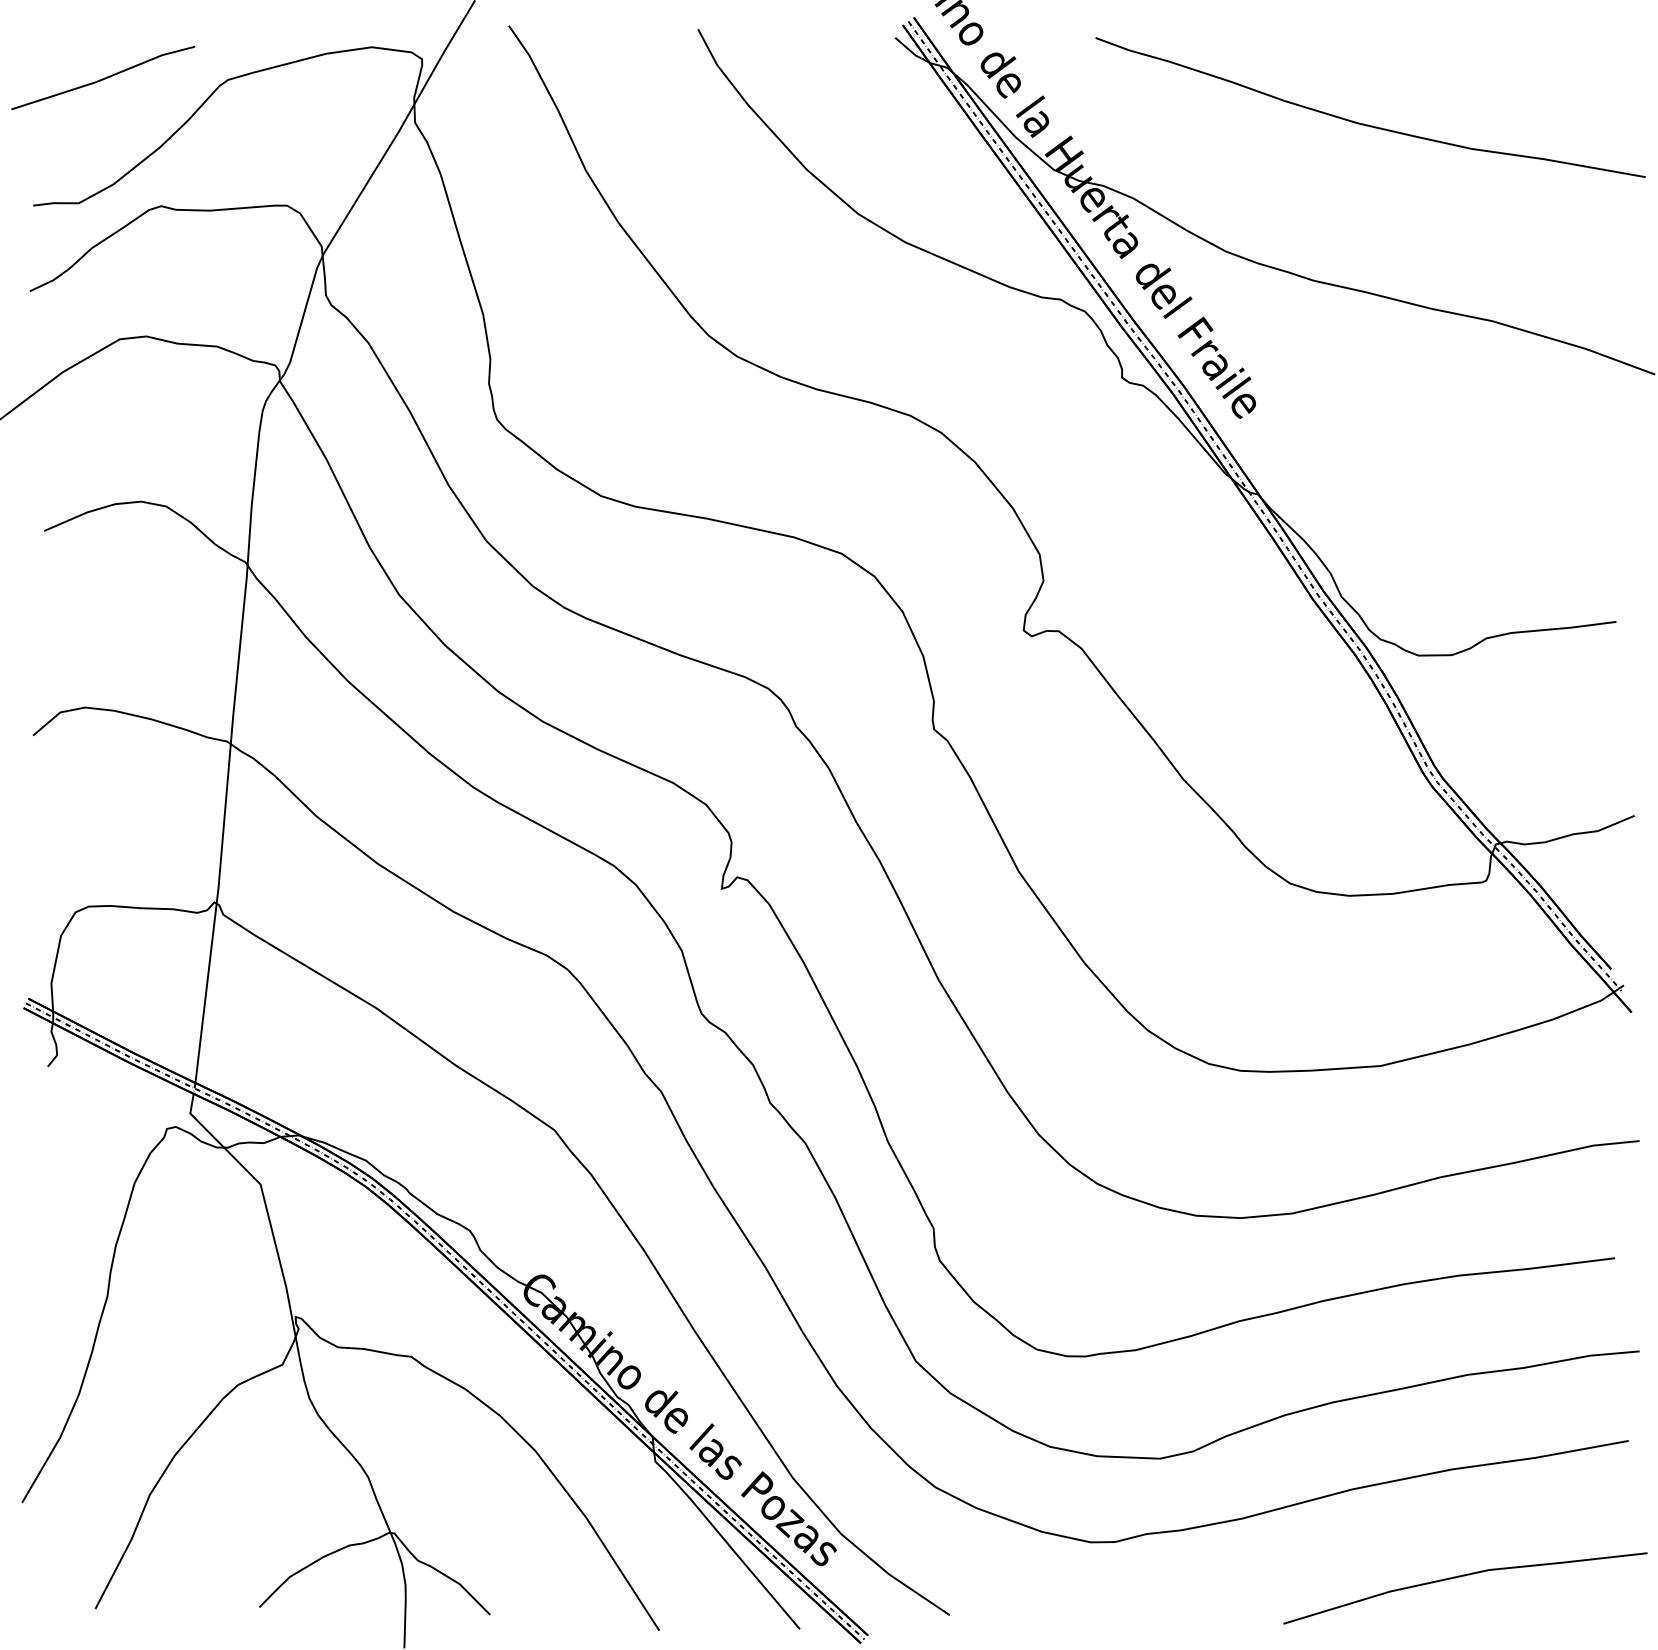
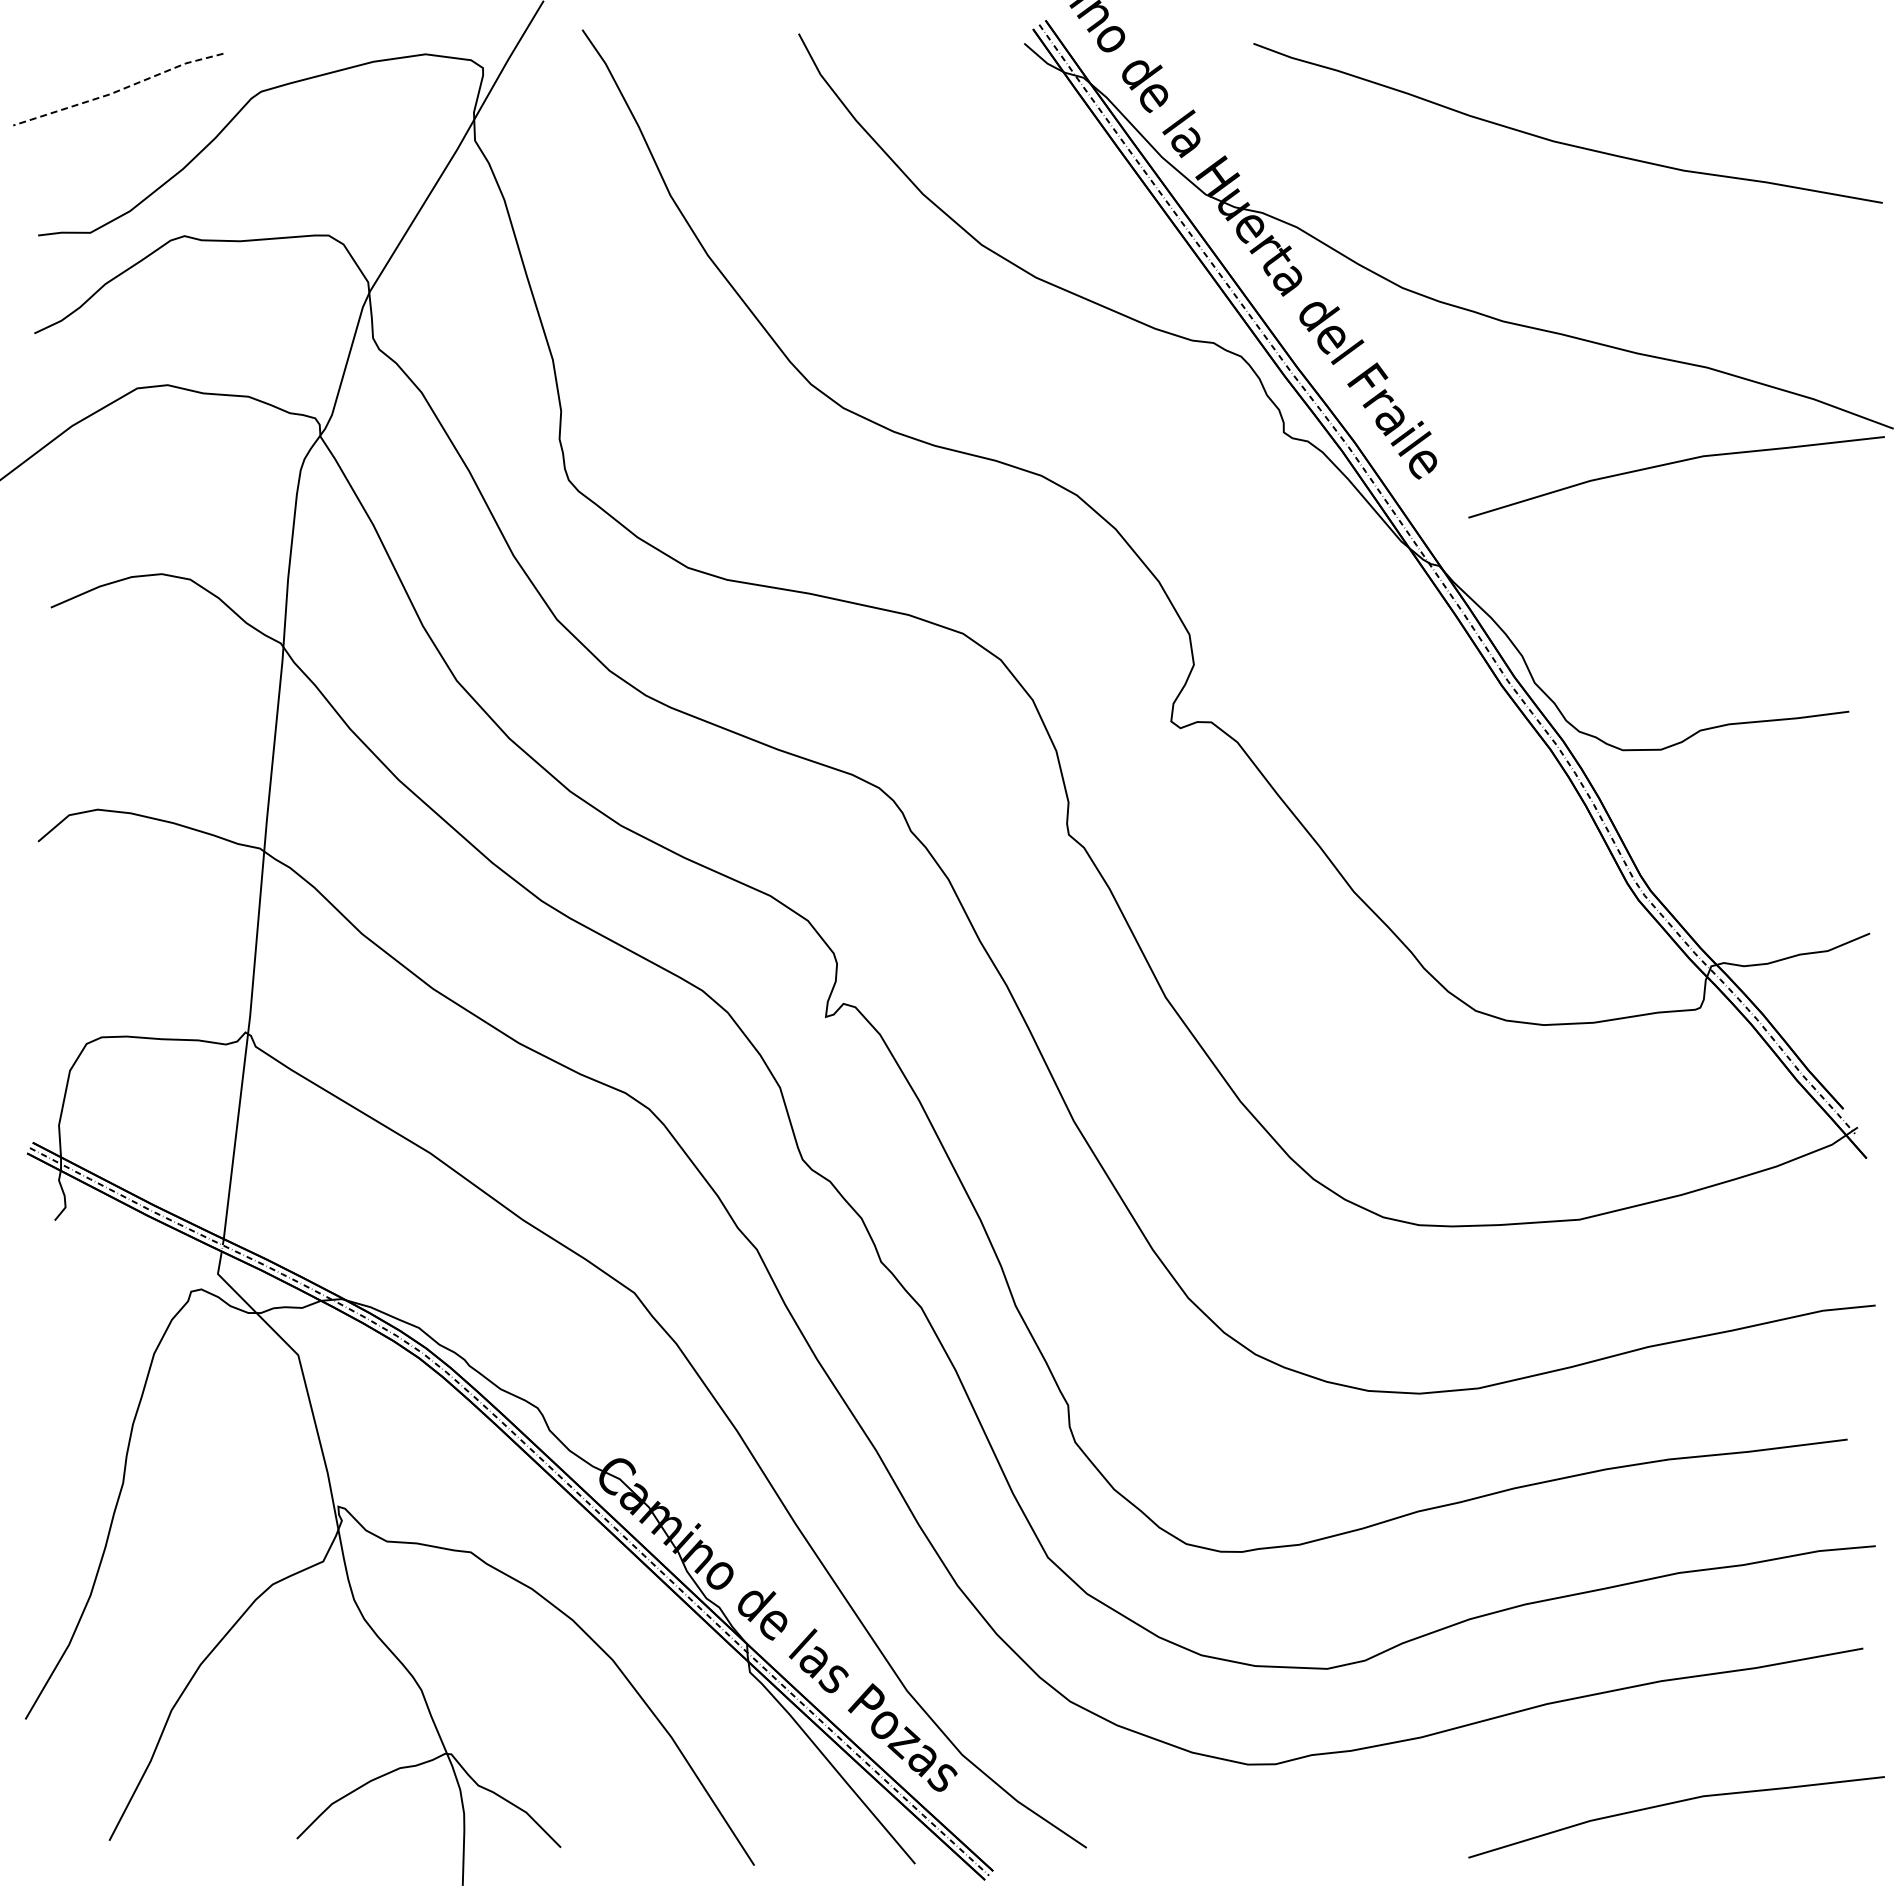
line: (103, 78) -> (118, 90), solid -> dashed
line: (1461, 405) -> (1671, 464), added

